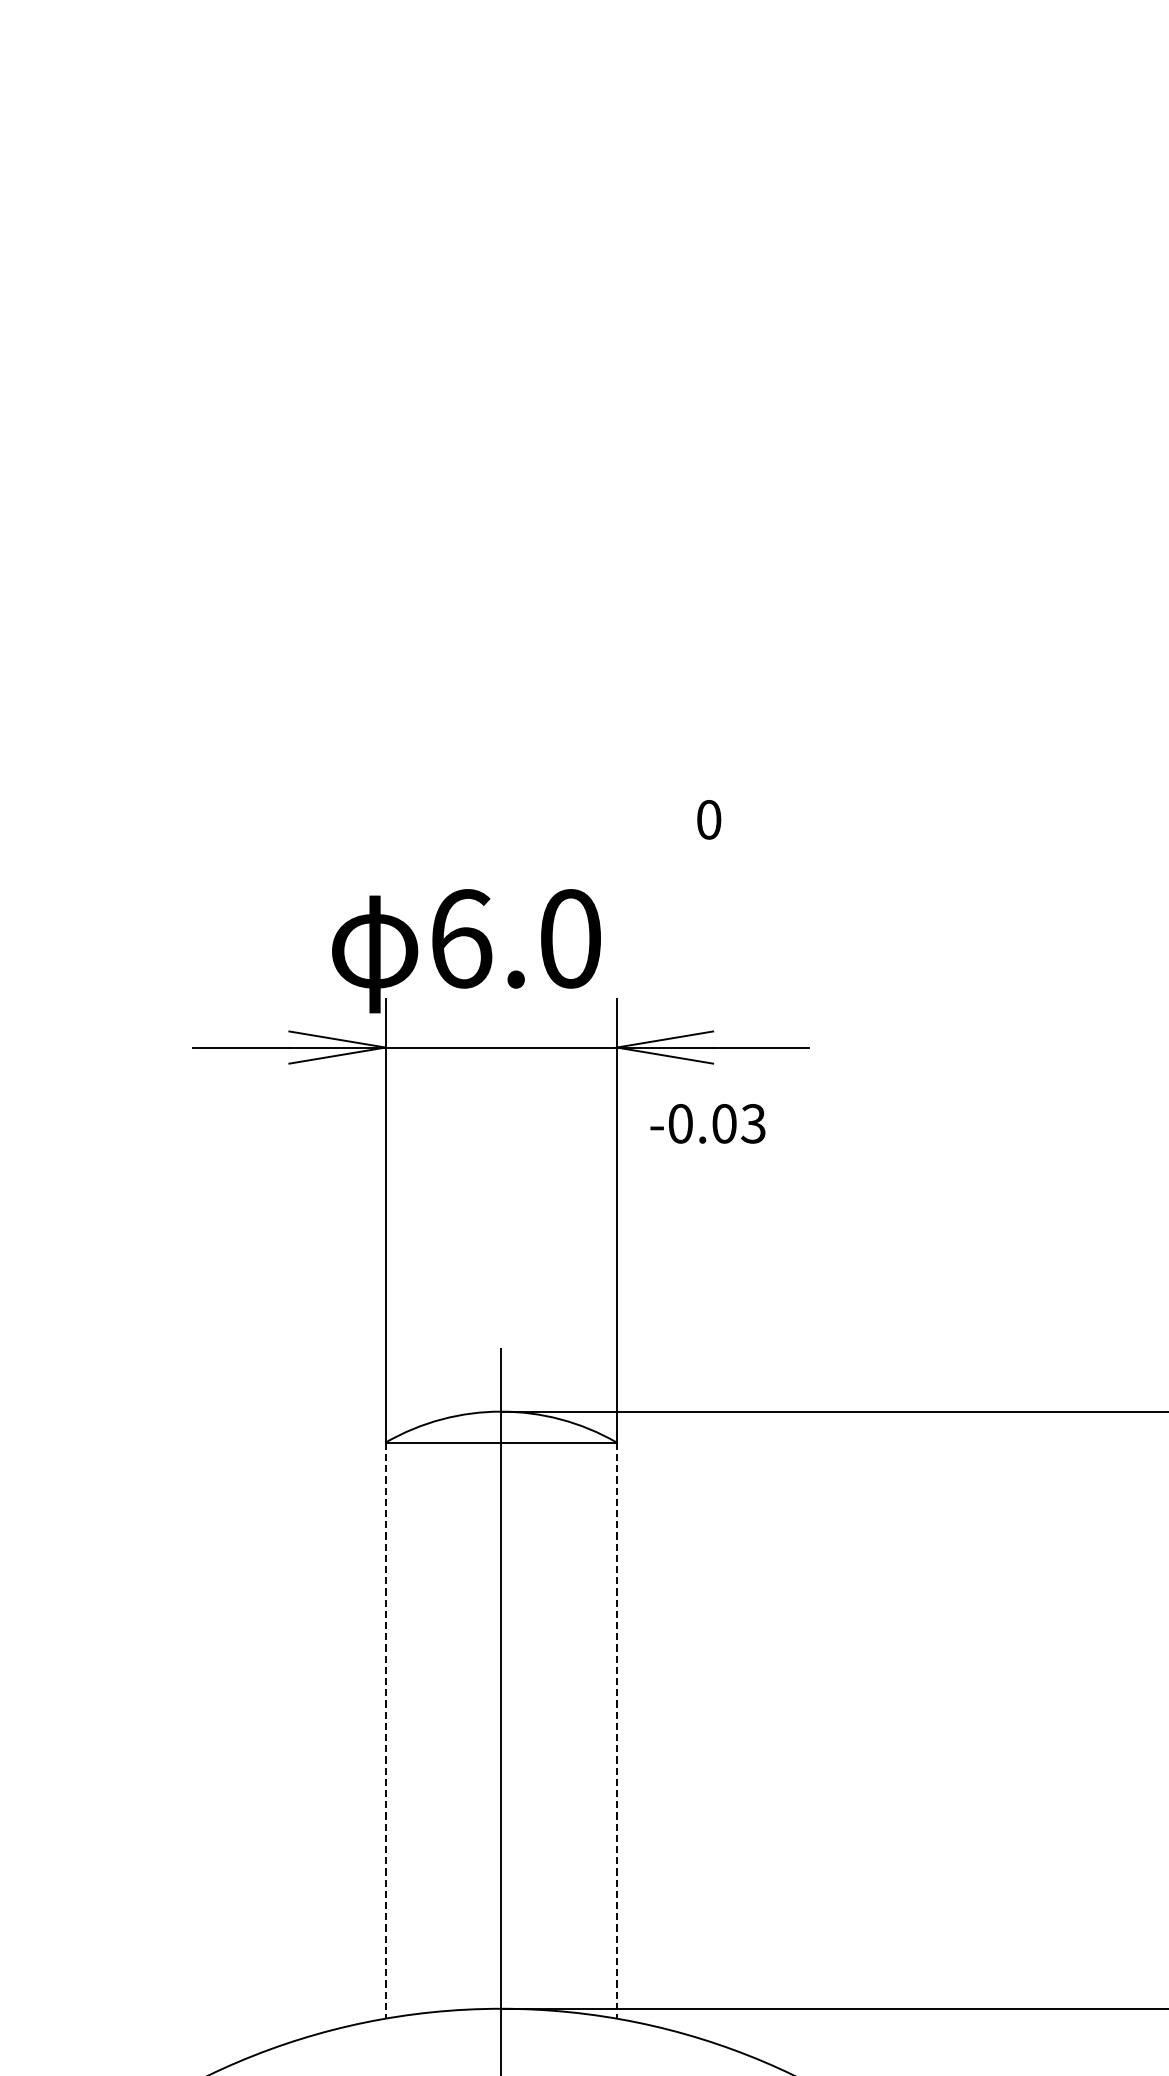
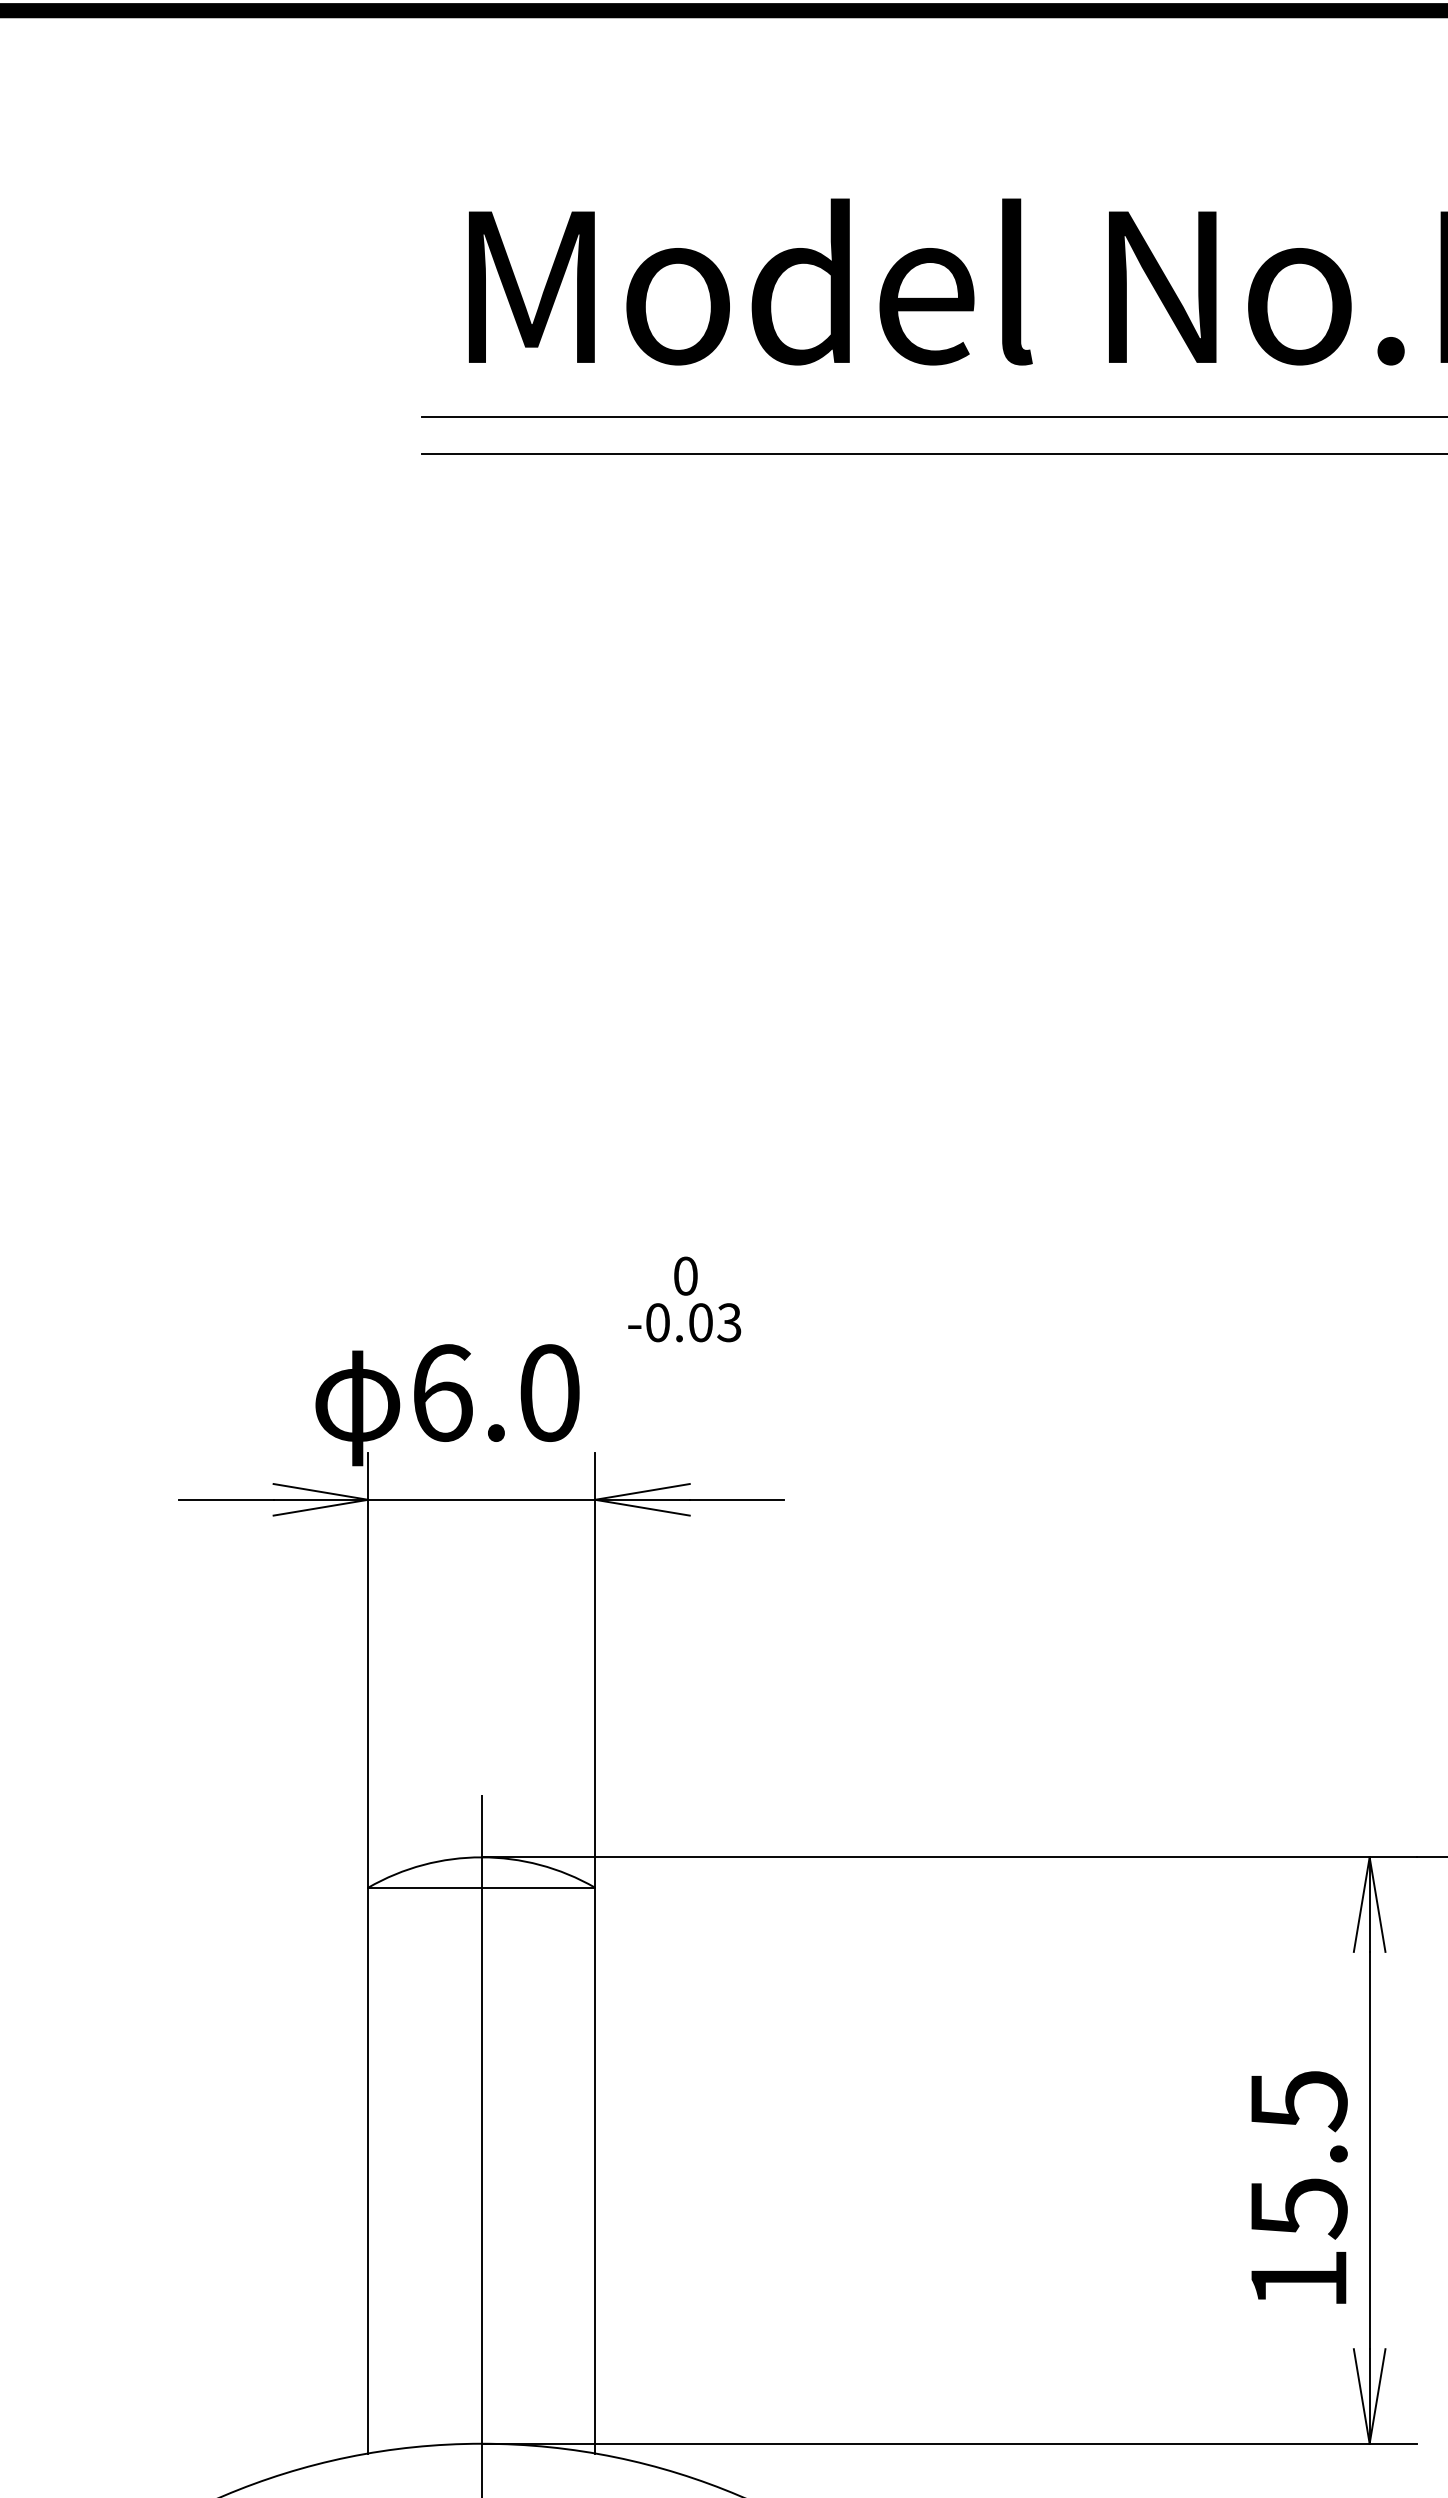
text: (707, 1123) -> (684, 1322), moved
line: (385, 1730) -> (368, 2170), dashed -> solid
line: (617, 1730) -> (595, 2170), dashed -> solid

